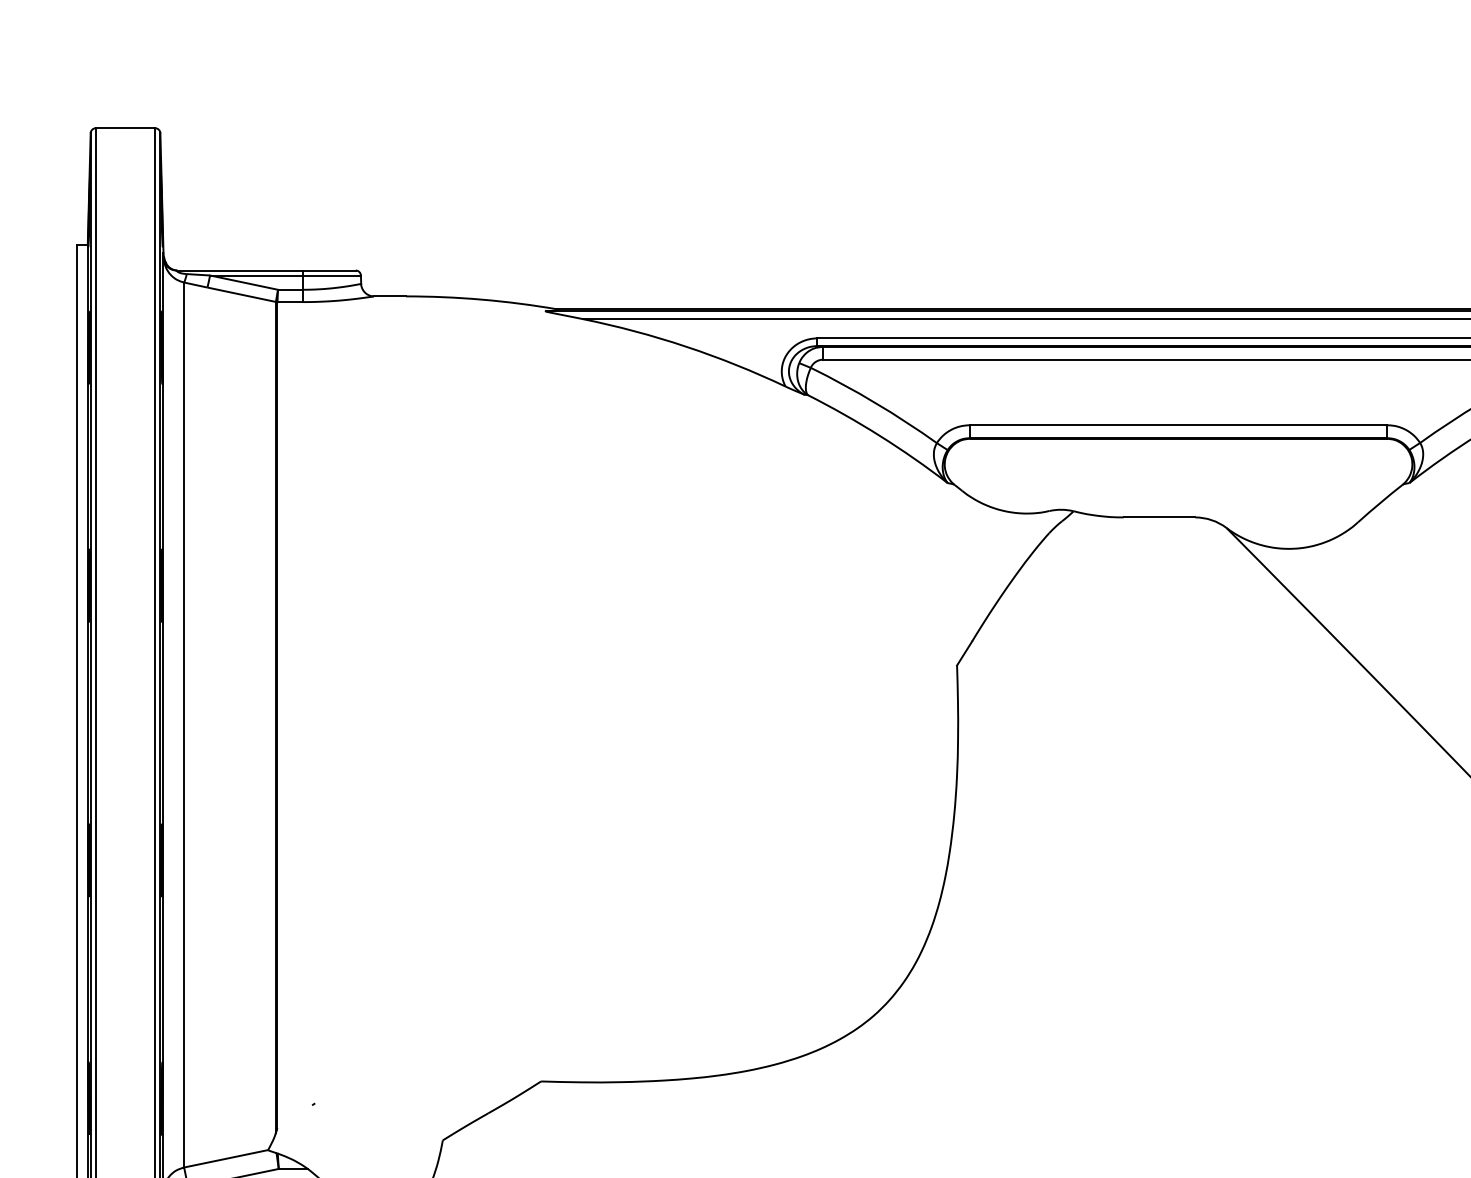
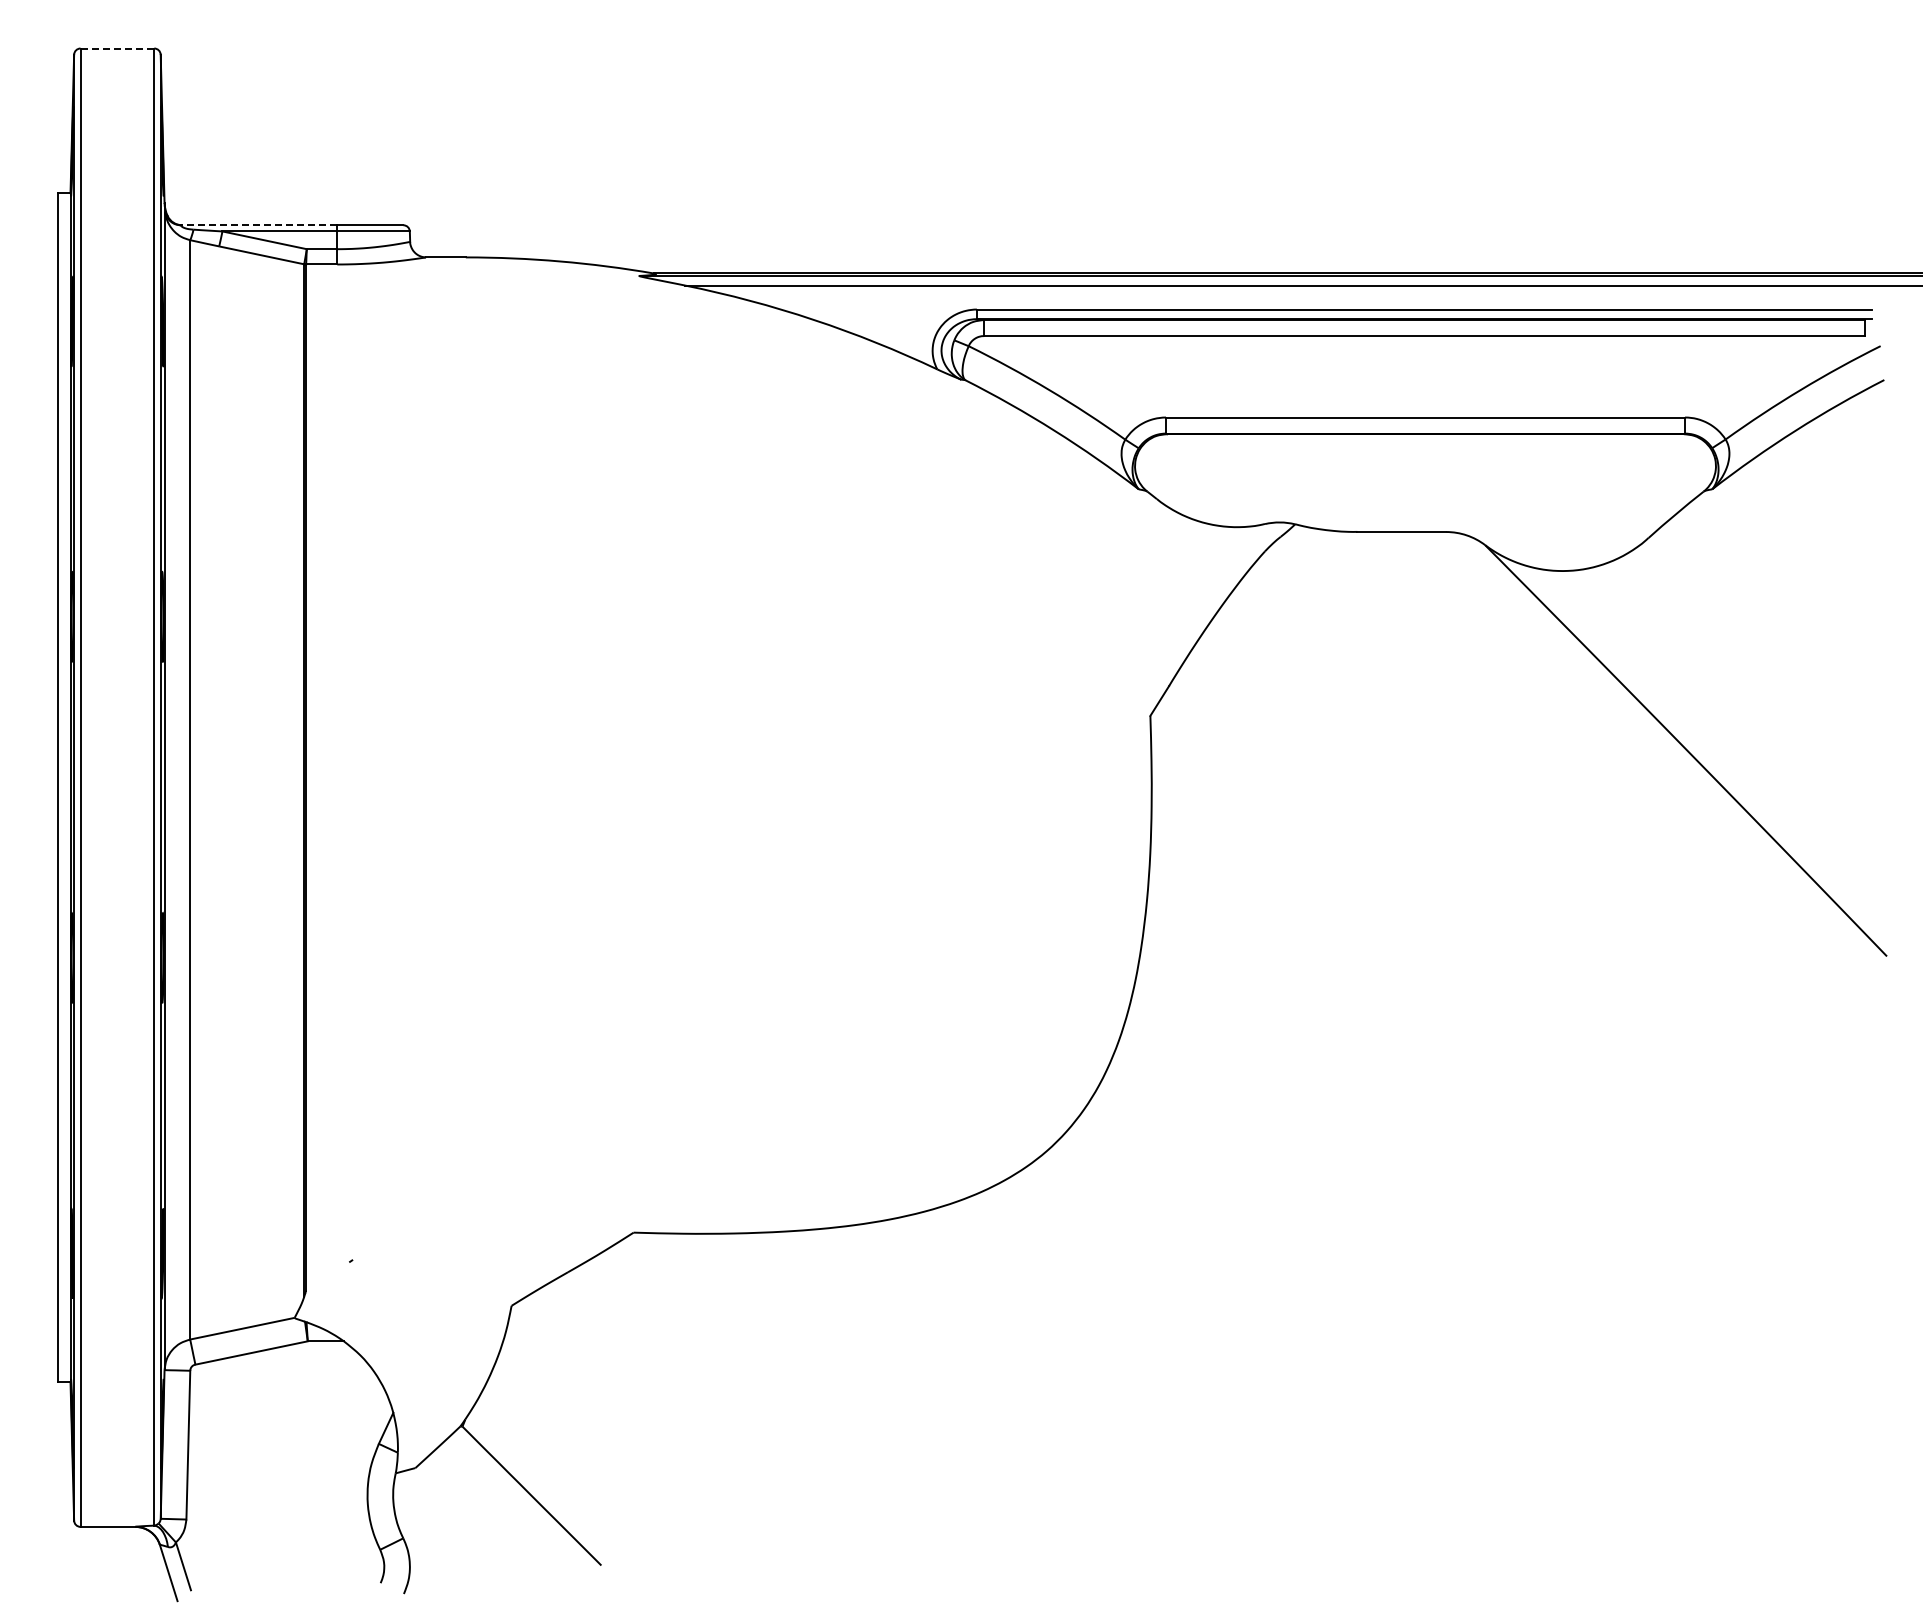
line: (125, 128) -> (117, 48), solid -> dashed
line: (239, 270) -> (258, 225), solid -> dashed

